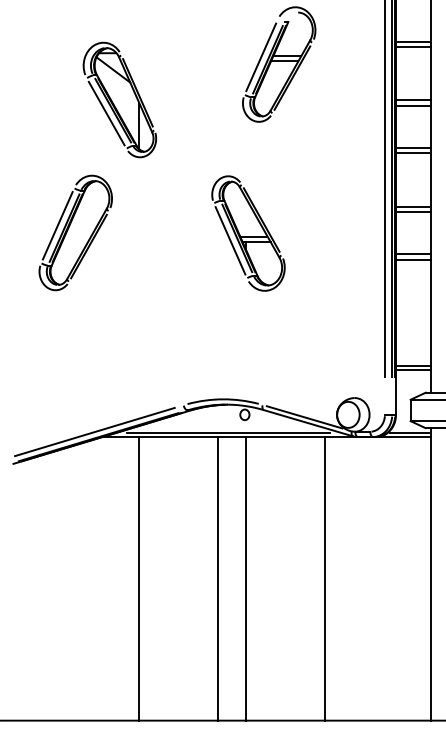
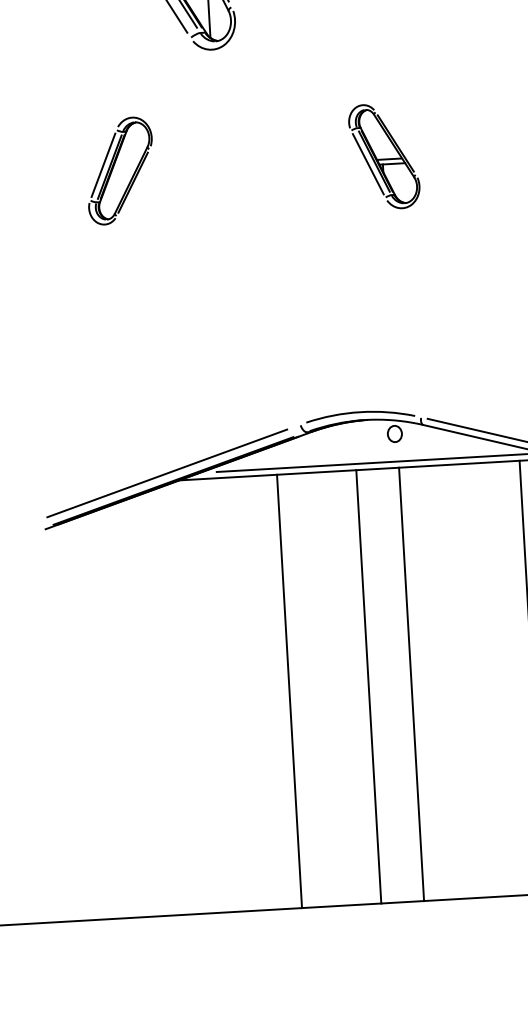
part: (75, 232) -> (120, 170), size x0.6
part: (248, 233) -> (384, 156), size x0.6
line: (139, 578) -> (289, 690), moved

